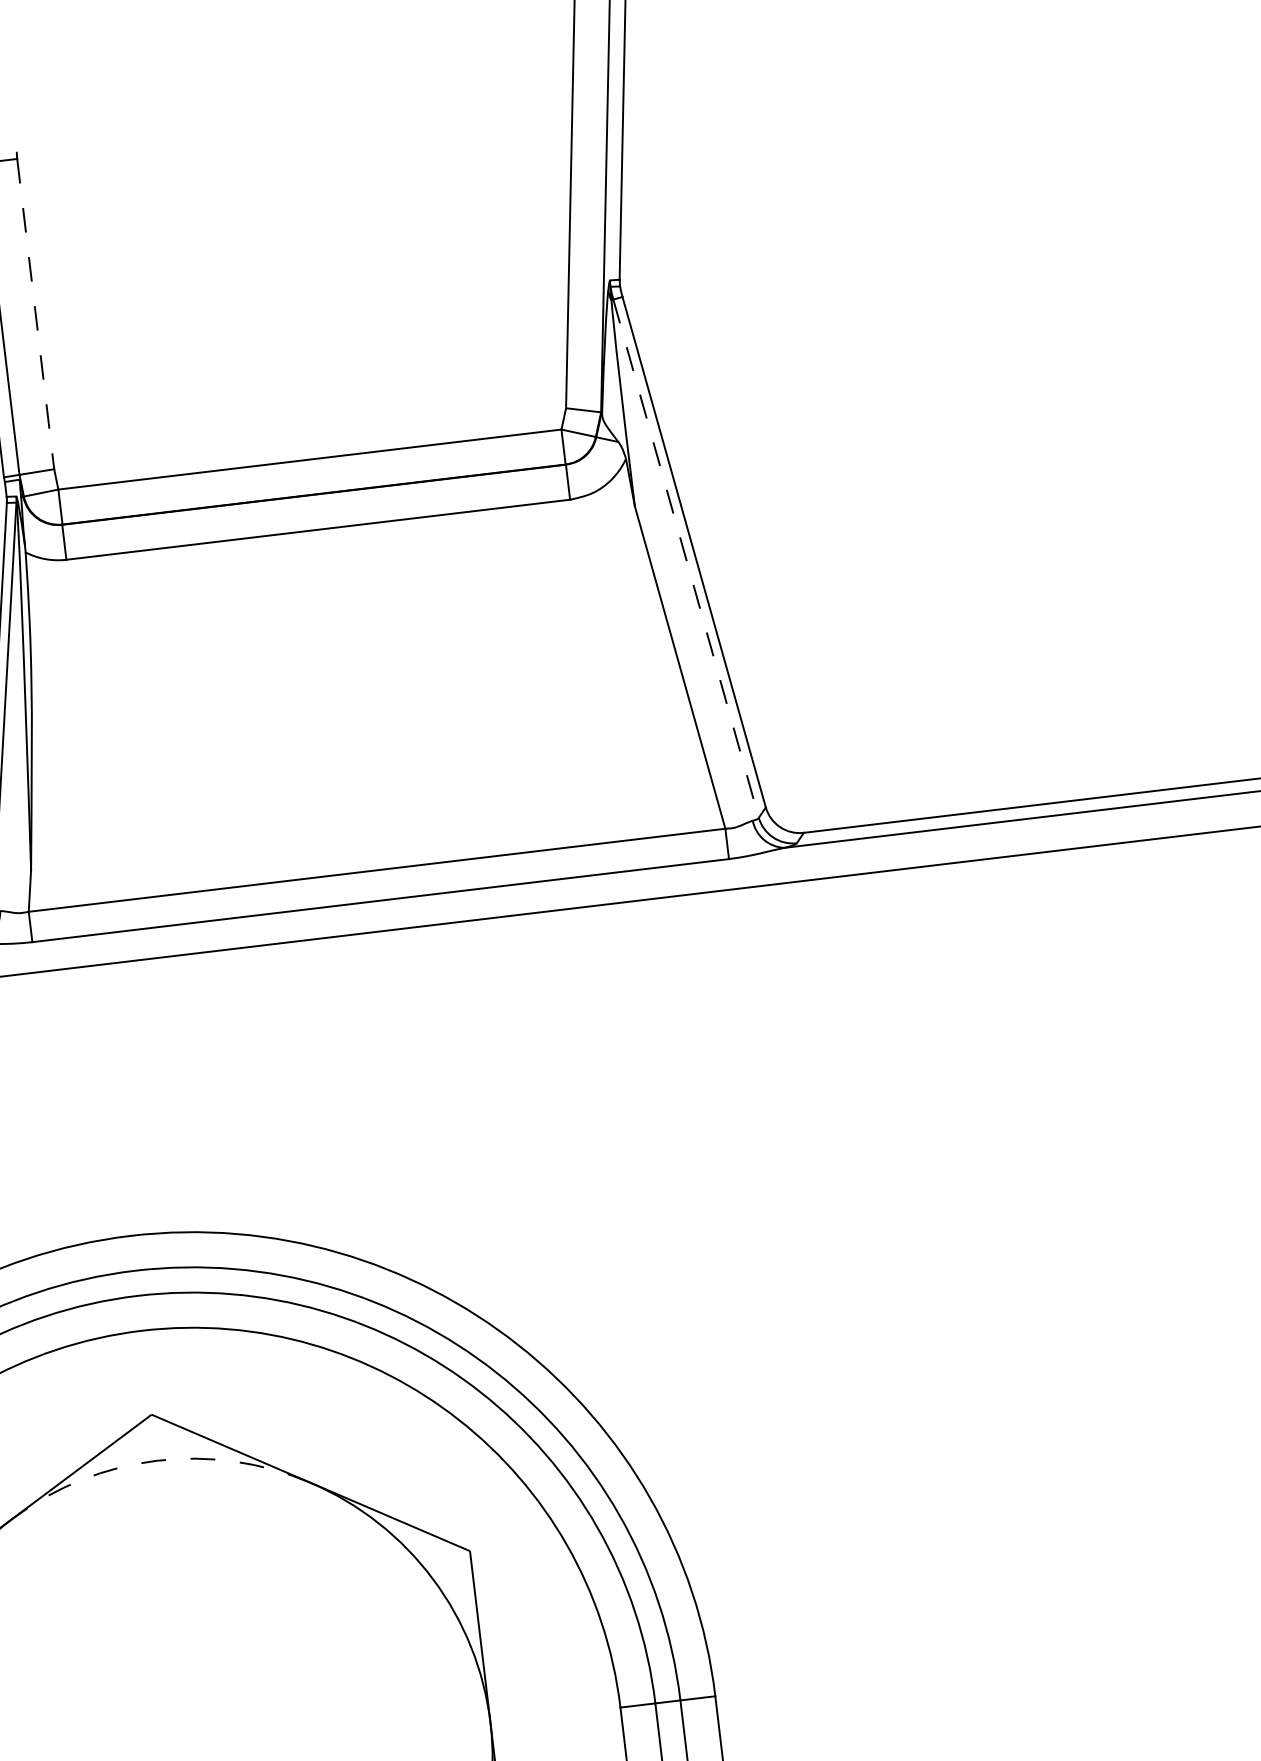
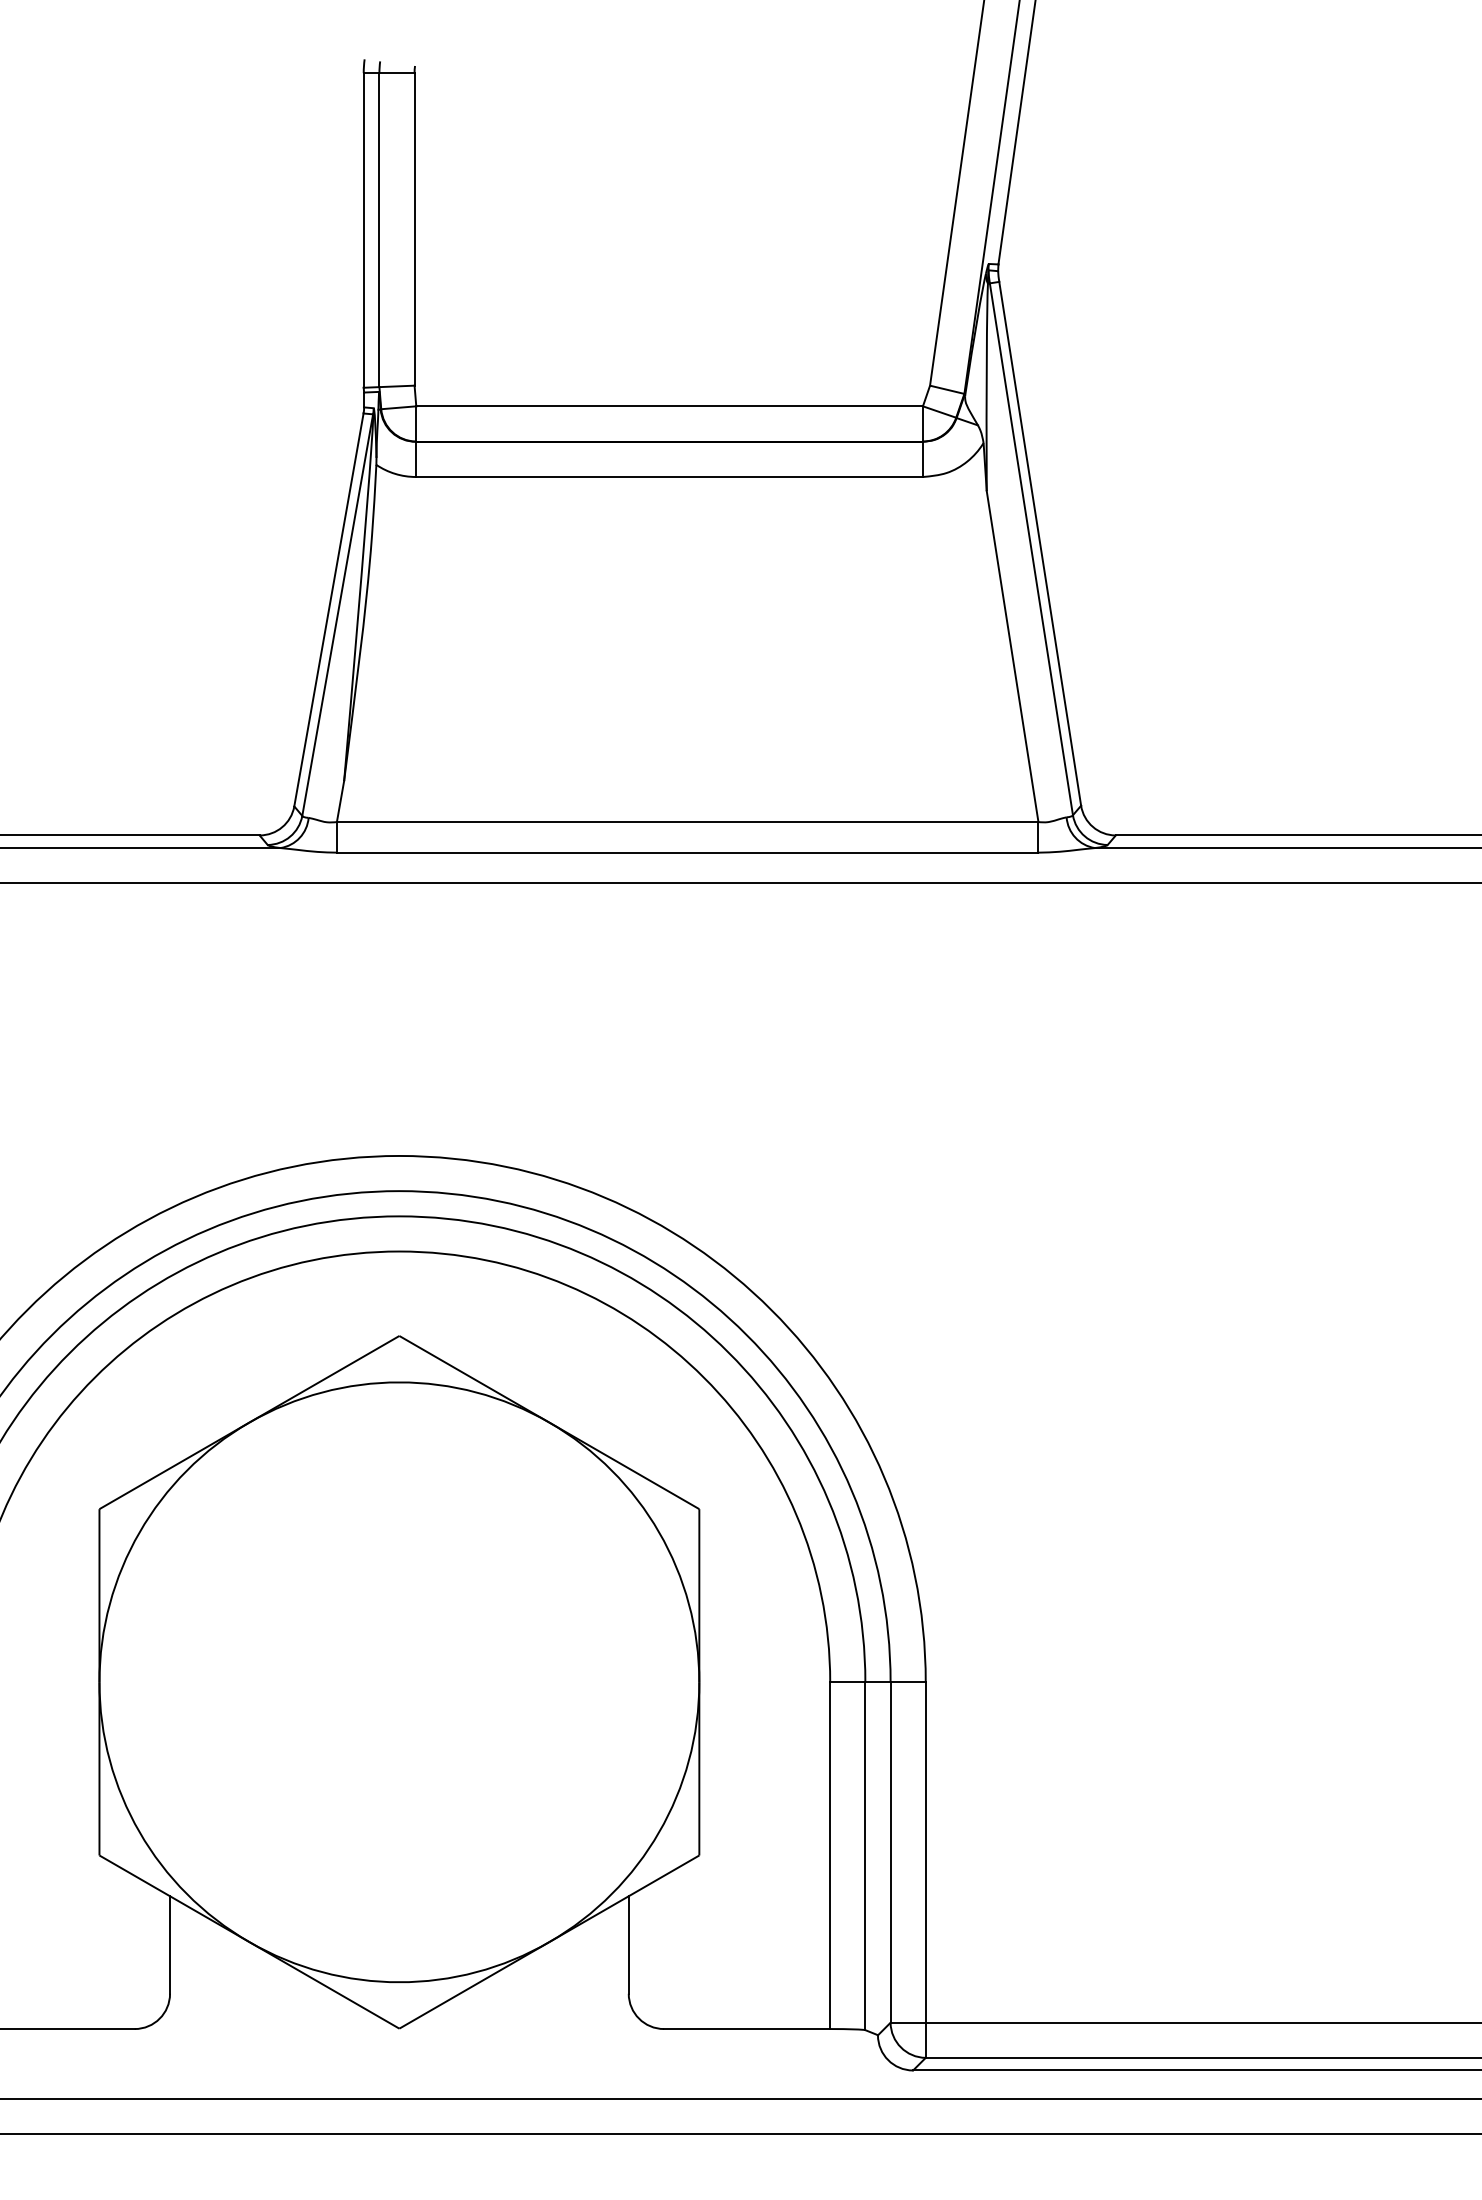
line: (35, 314) -> (414, 229), dashed -> solid
line: (686, 558) -> (1031, 549), dashed -> solid
arc: (157, 1460) -> (399, 1382), dashed -> solid

